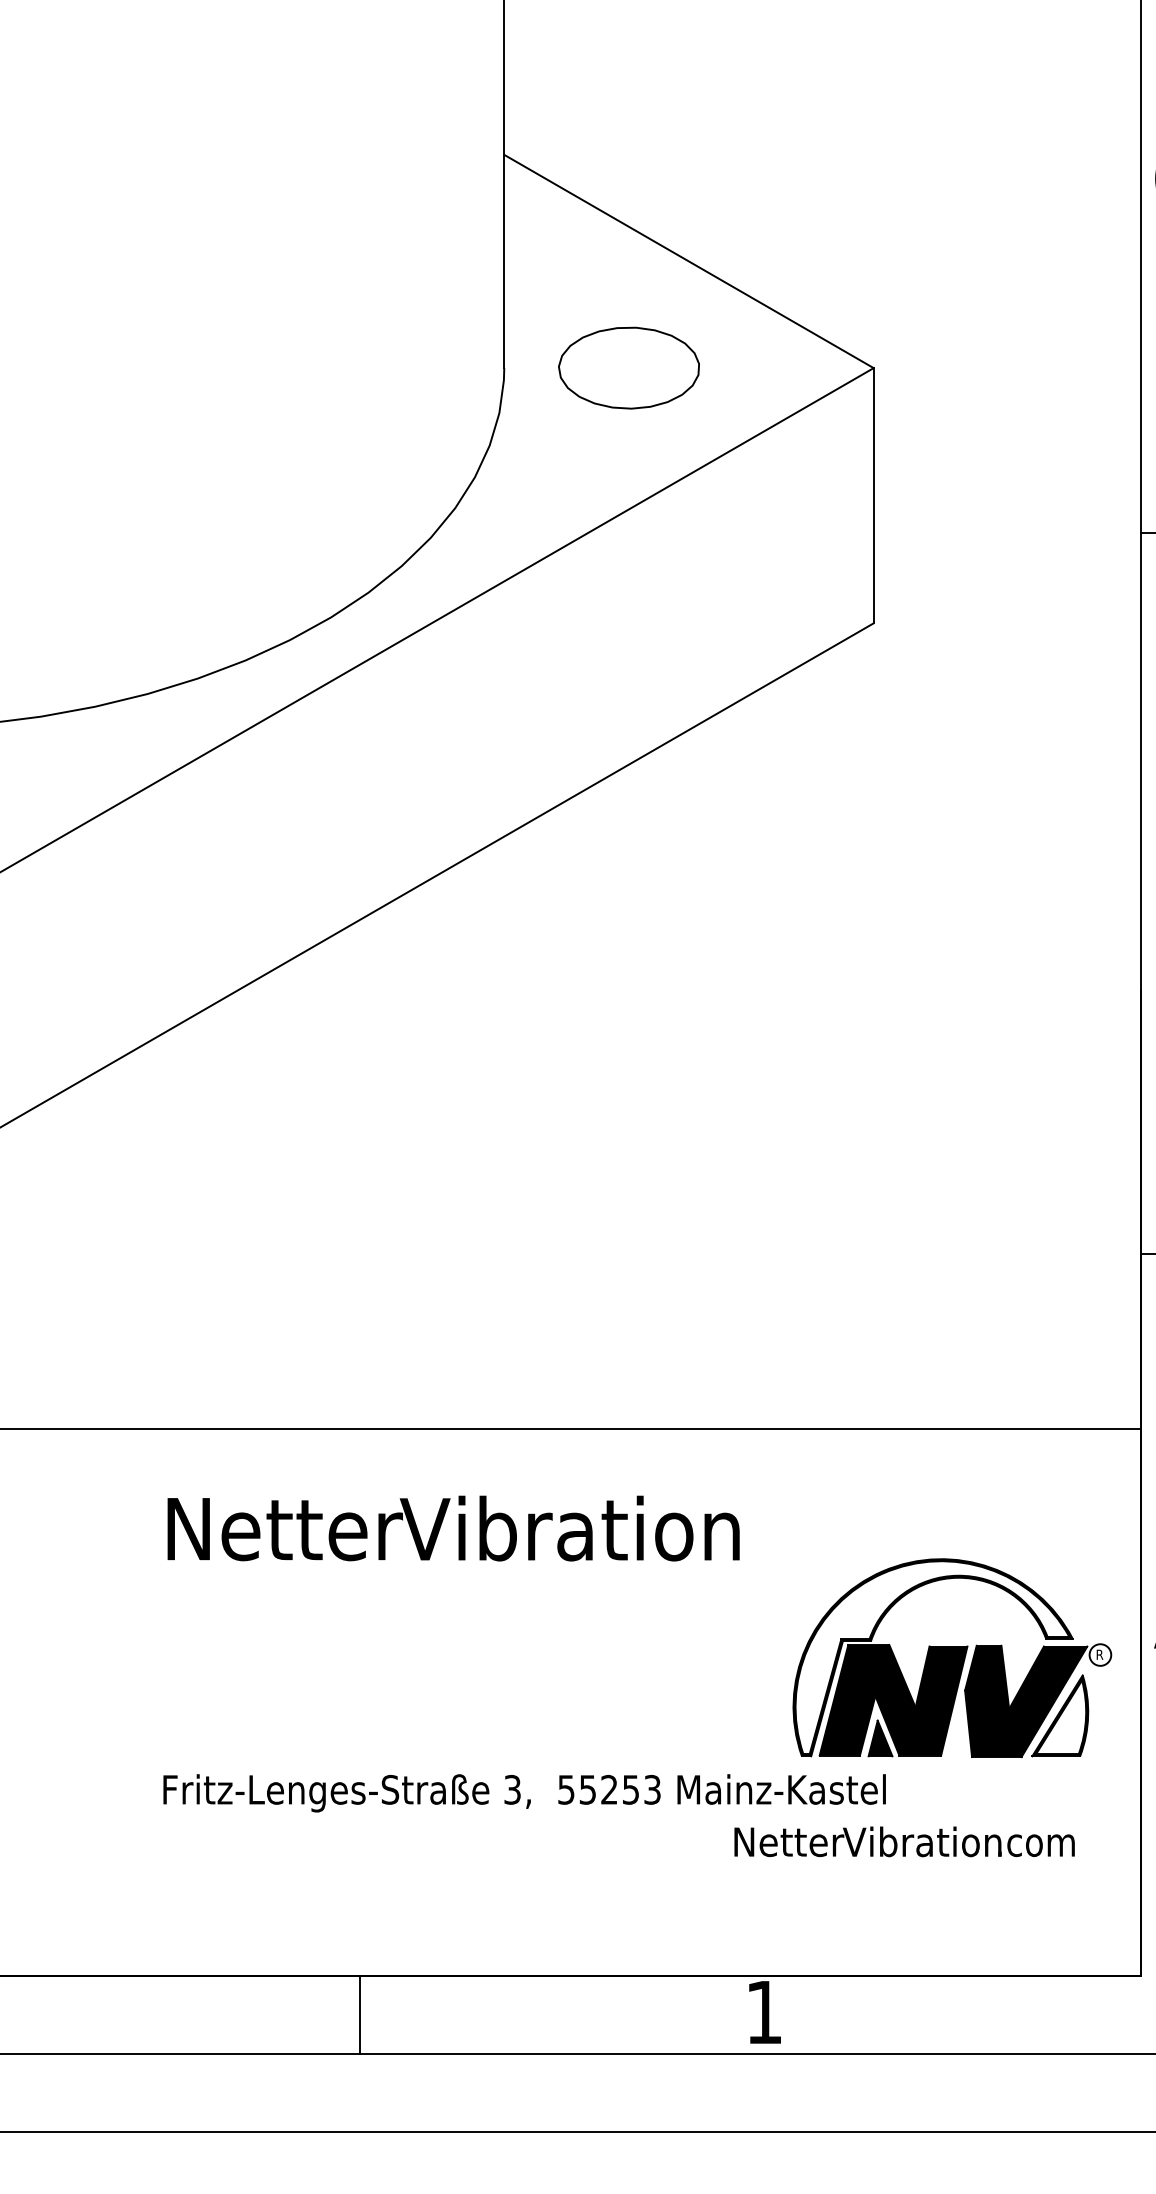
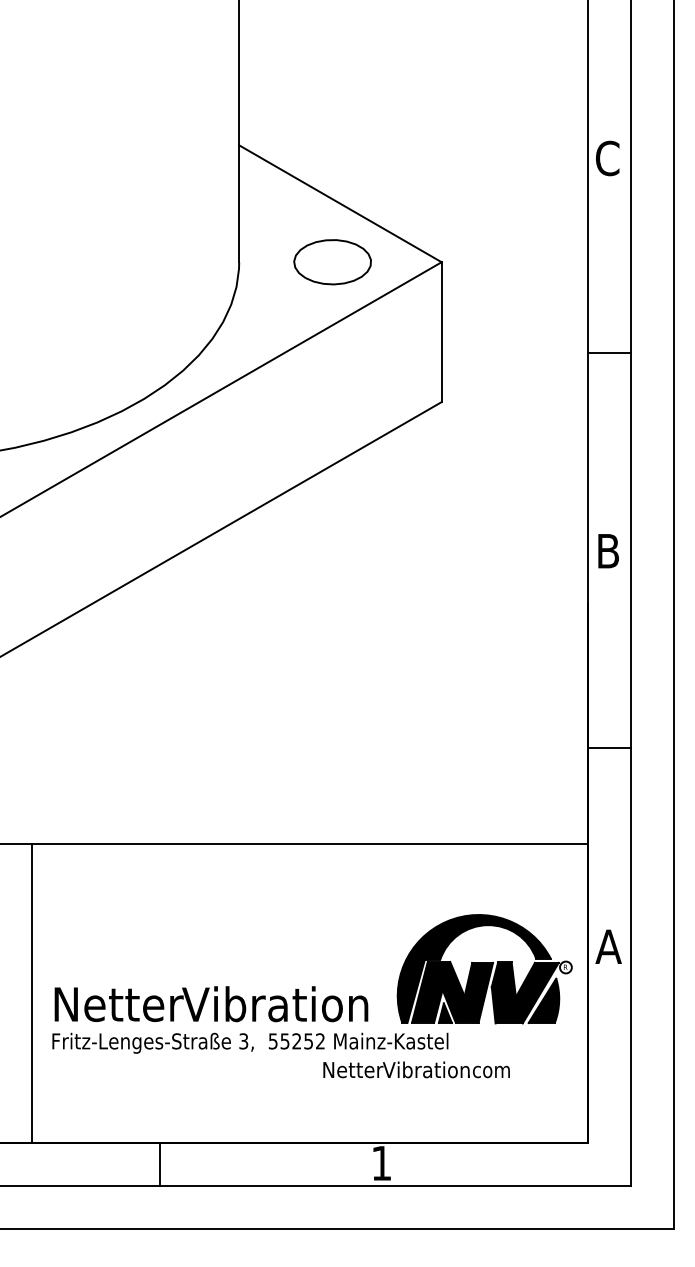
part: (628, 368) -> (332, 262), moved
text: (453, 1529) -> (211, 1004), moved
fill: (931, 1656) -> (473, 968), added
line: (125, 1702) -> (31, 993), added
fill: (1061, 1717) -> (544, 1001), added
text: (652, 1790) -> (320, 1041), 55253 -> 55252
text: (904, 1841) -> (416, 1069), moved

